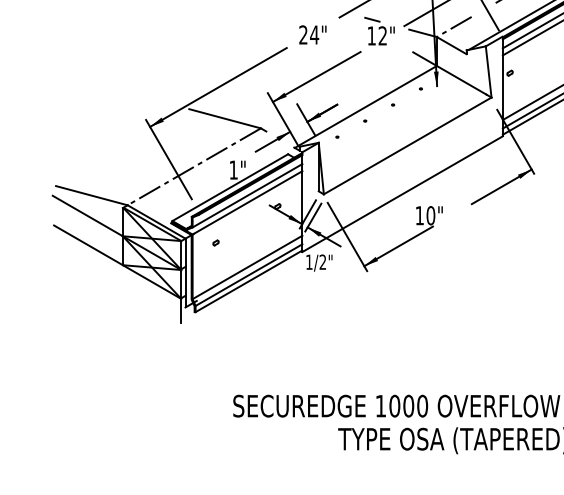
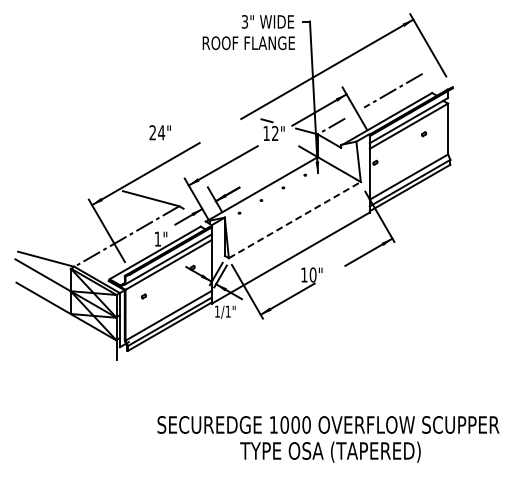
text: (311, 34) -> (159, 132), moved
line: (408, 145) -> (295, 219), solid -> dashed
text: (322, 262) -> (227, 311), 1/2" -> 1/1"

